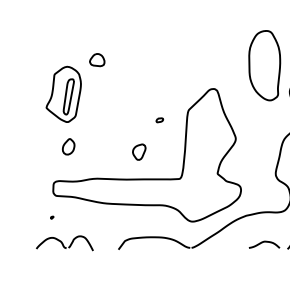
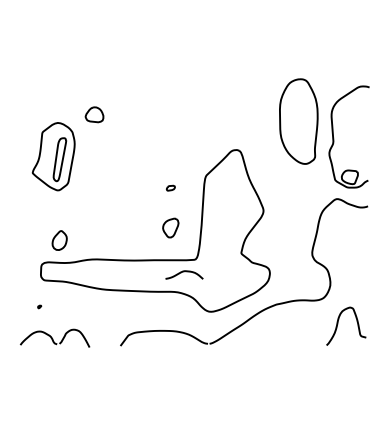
part: (68, 146) -> (59, 240), moved
part: (139, 151) -> (170, 227), moved
curve: (264, 242) -> (184, 272), moved

